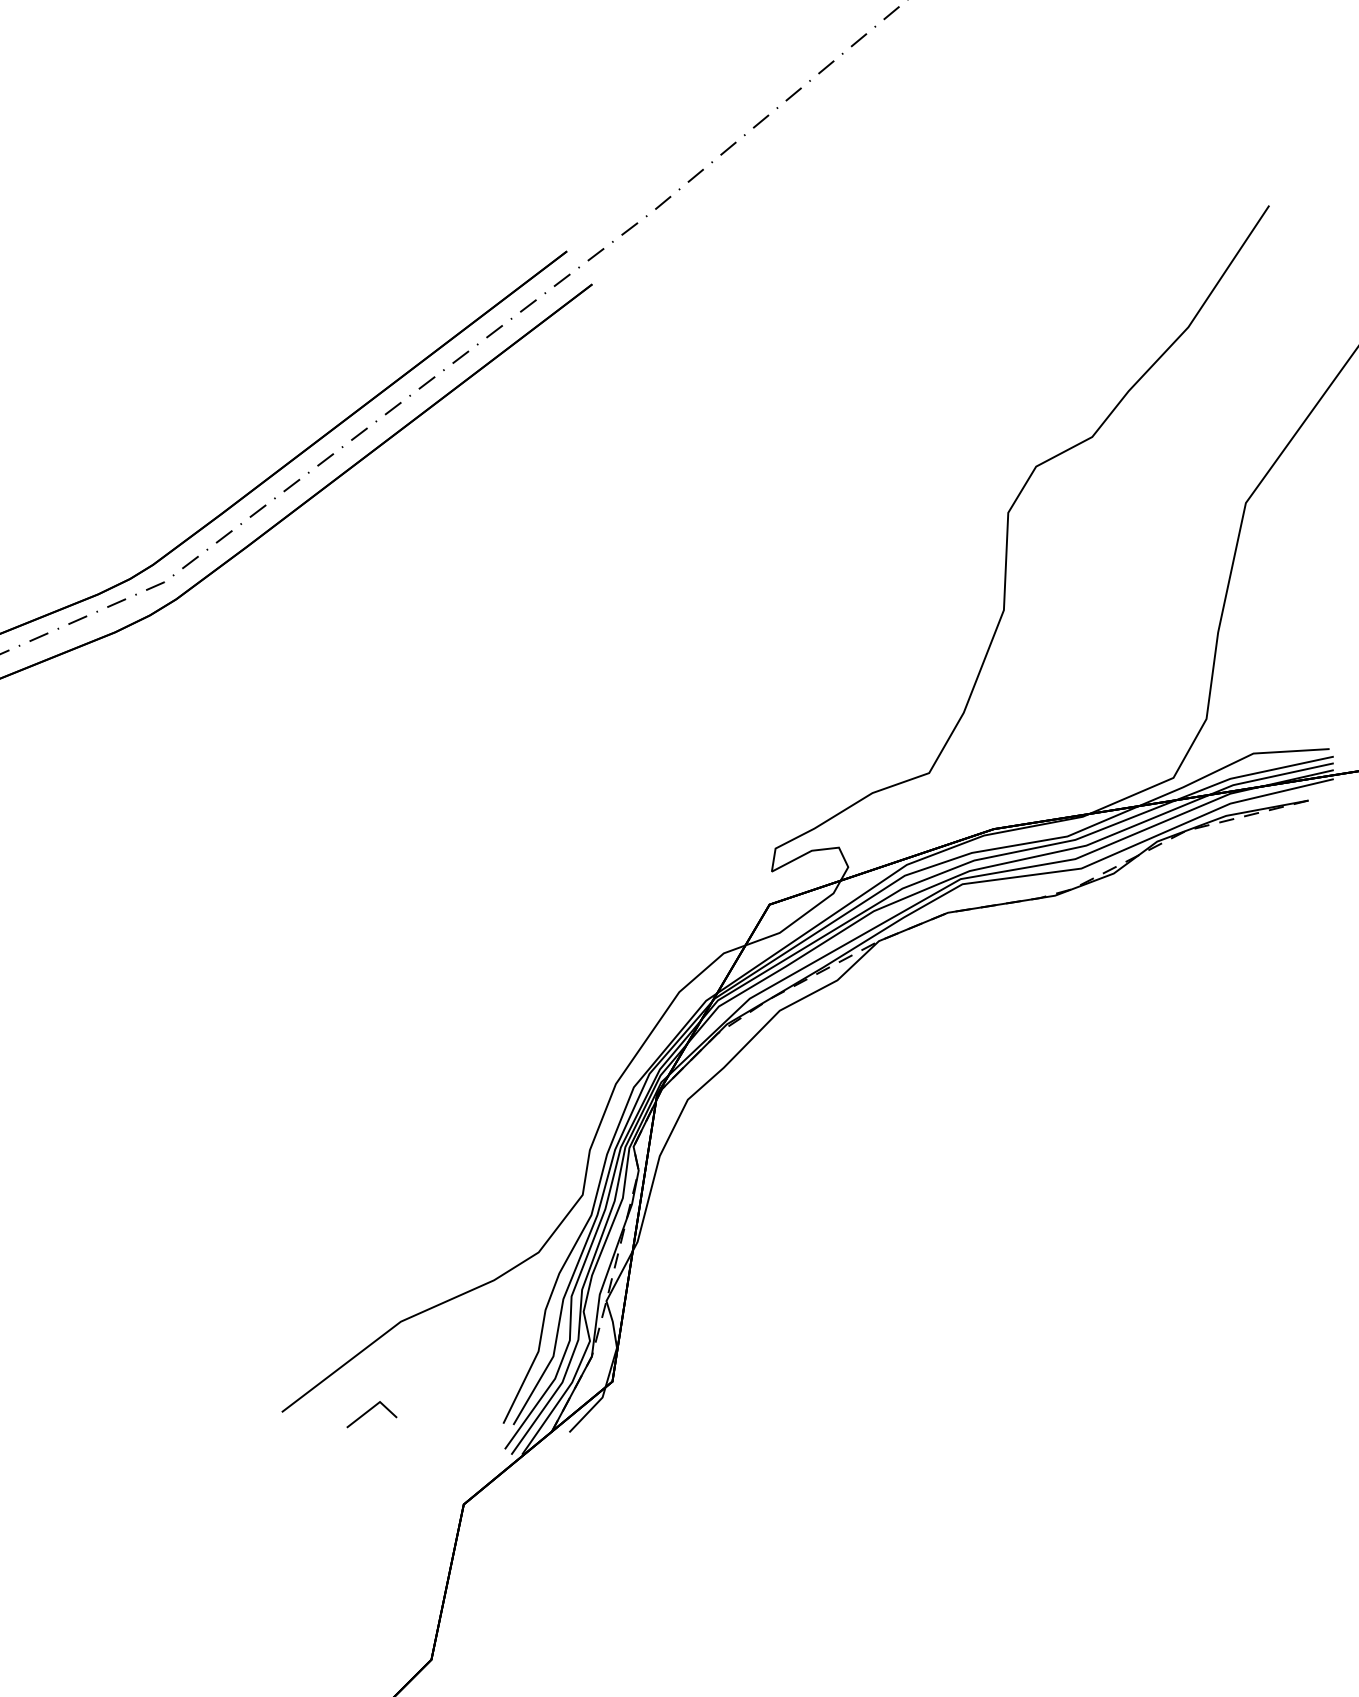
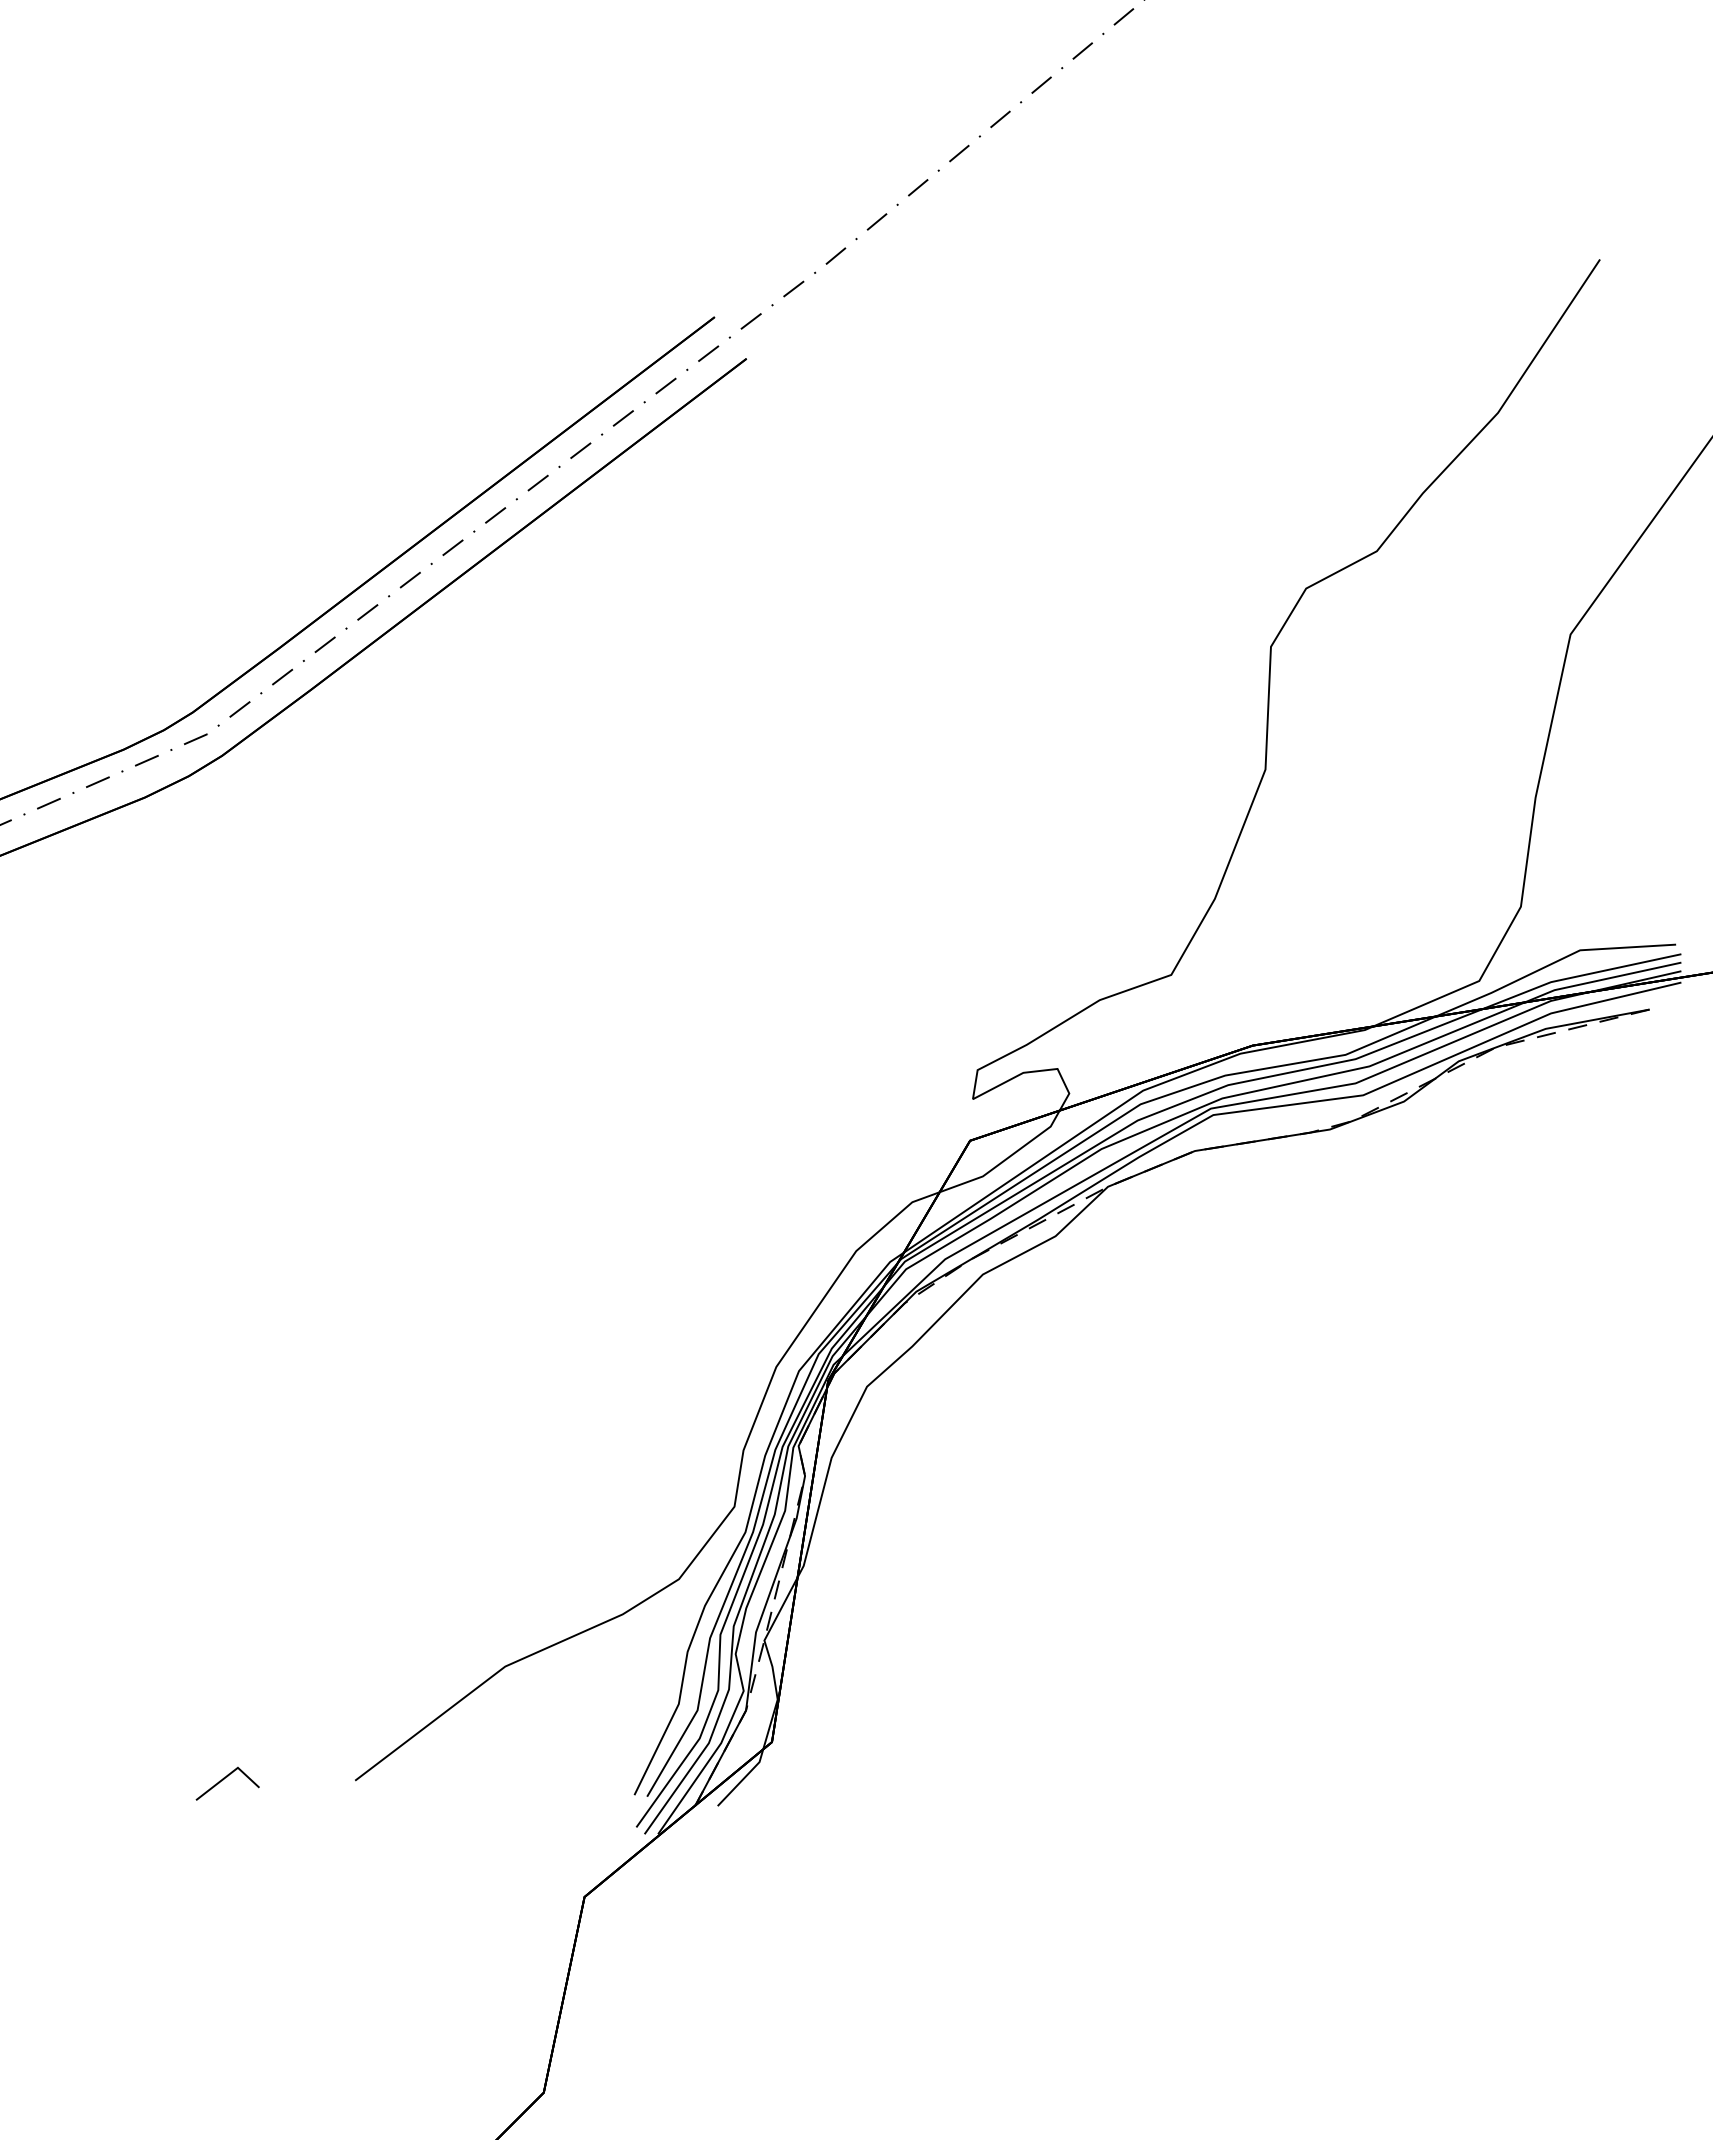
line: (369, 1411) -> (224, 1779), moved

